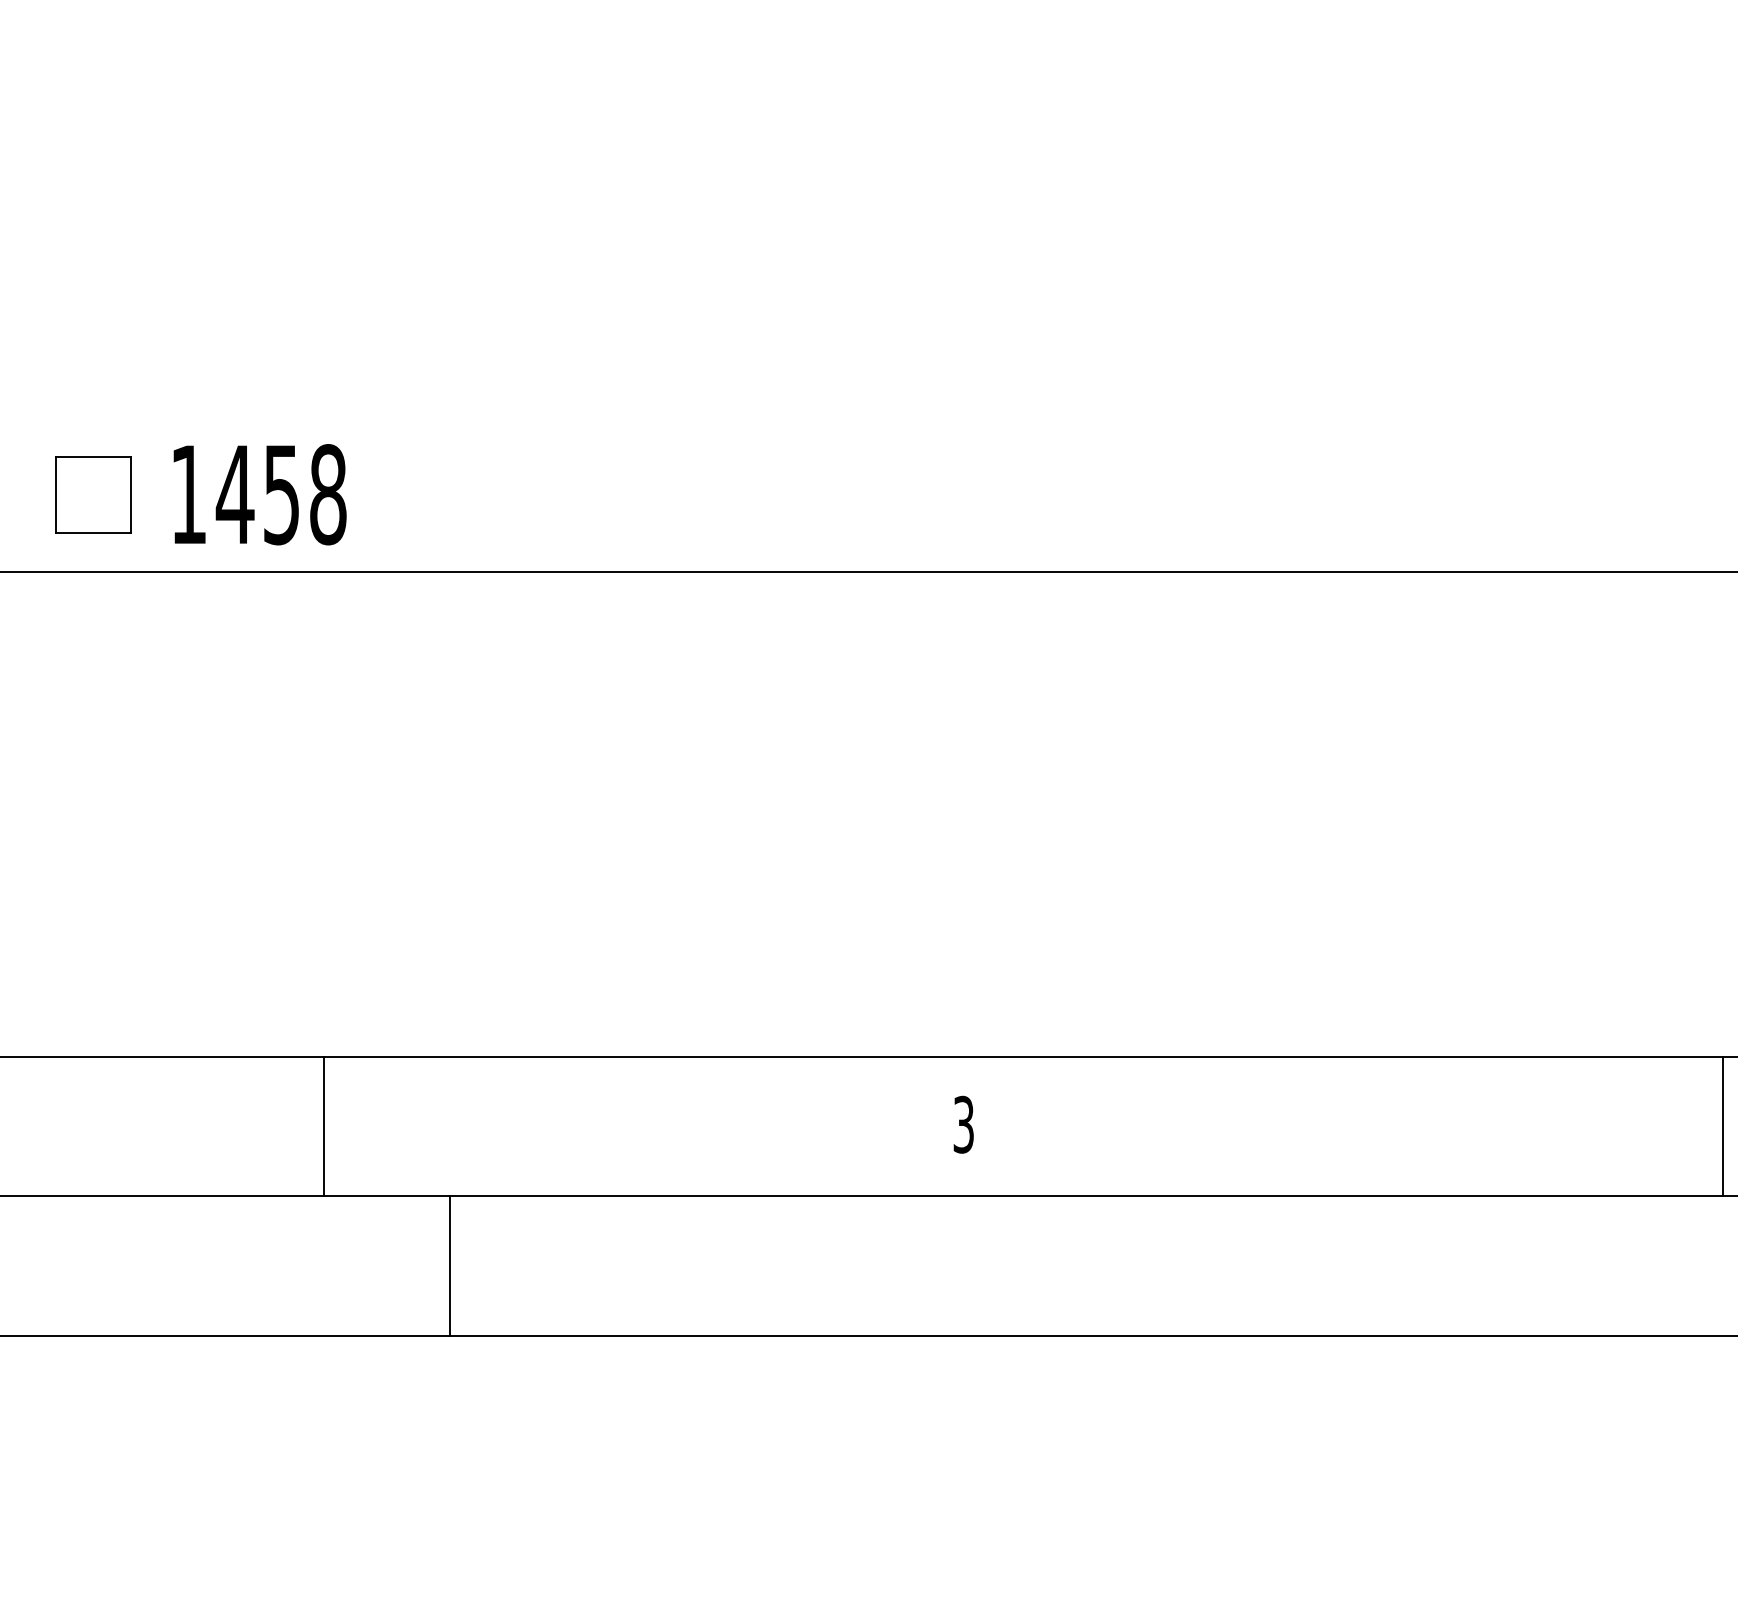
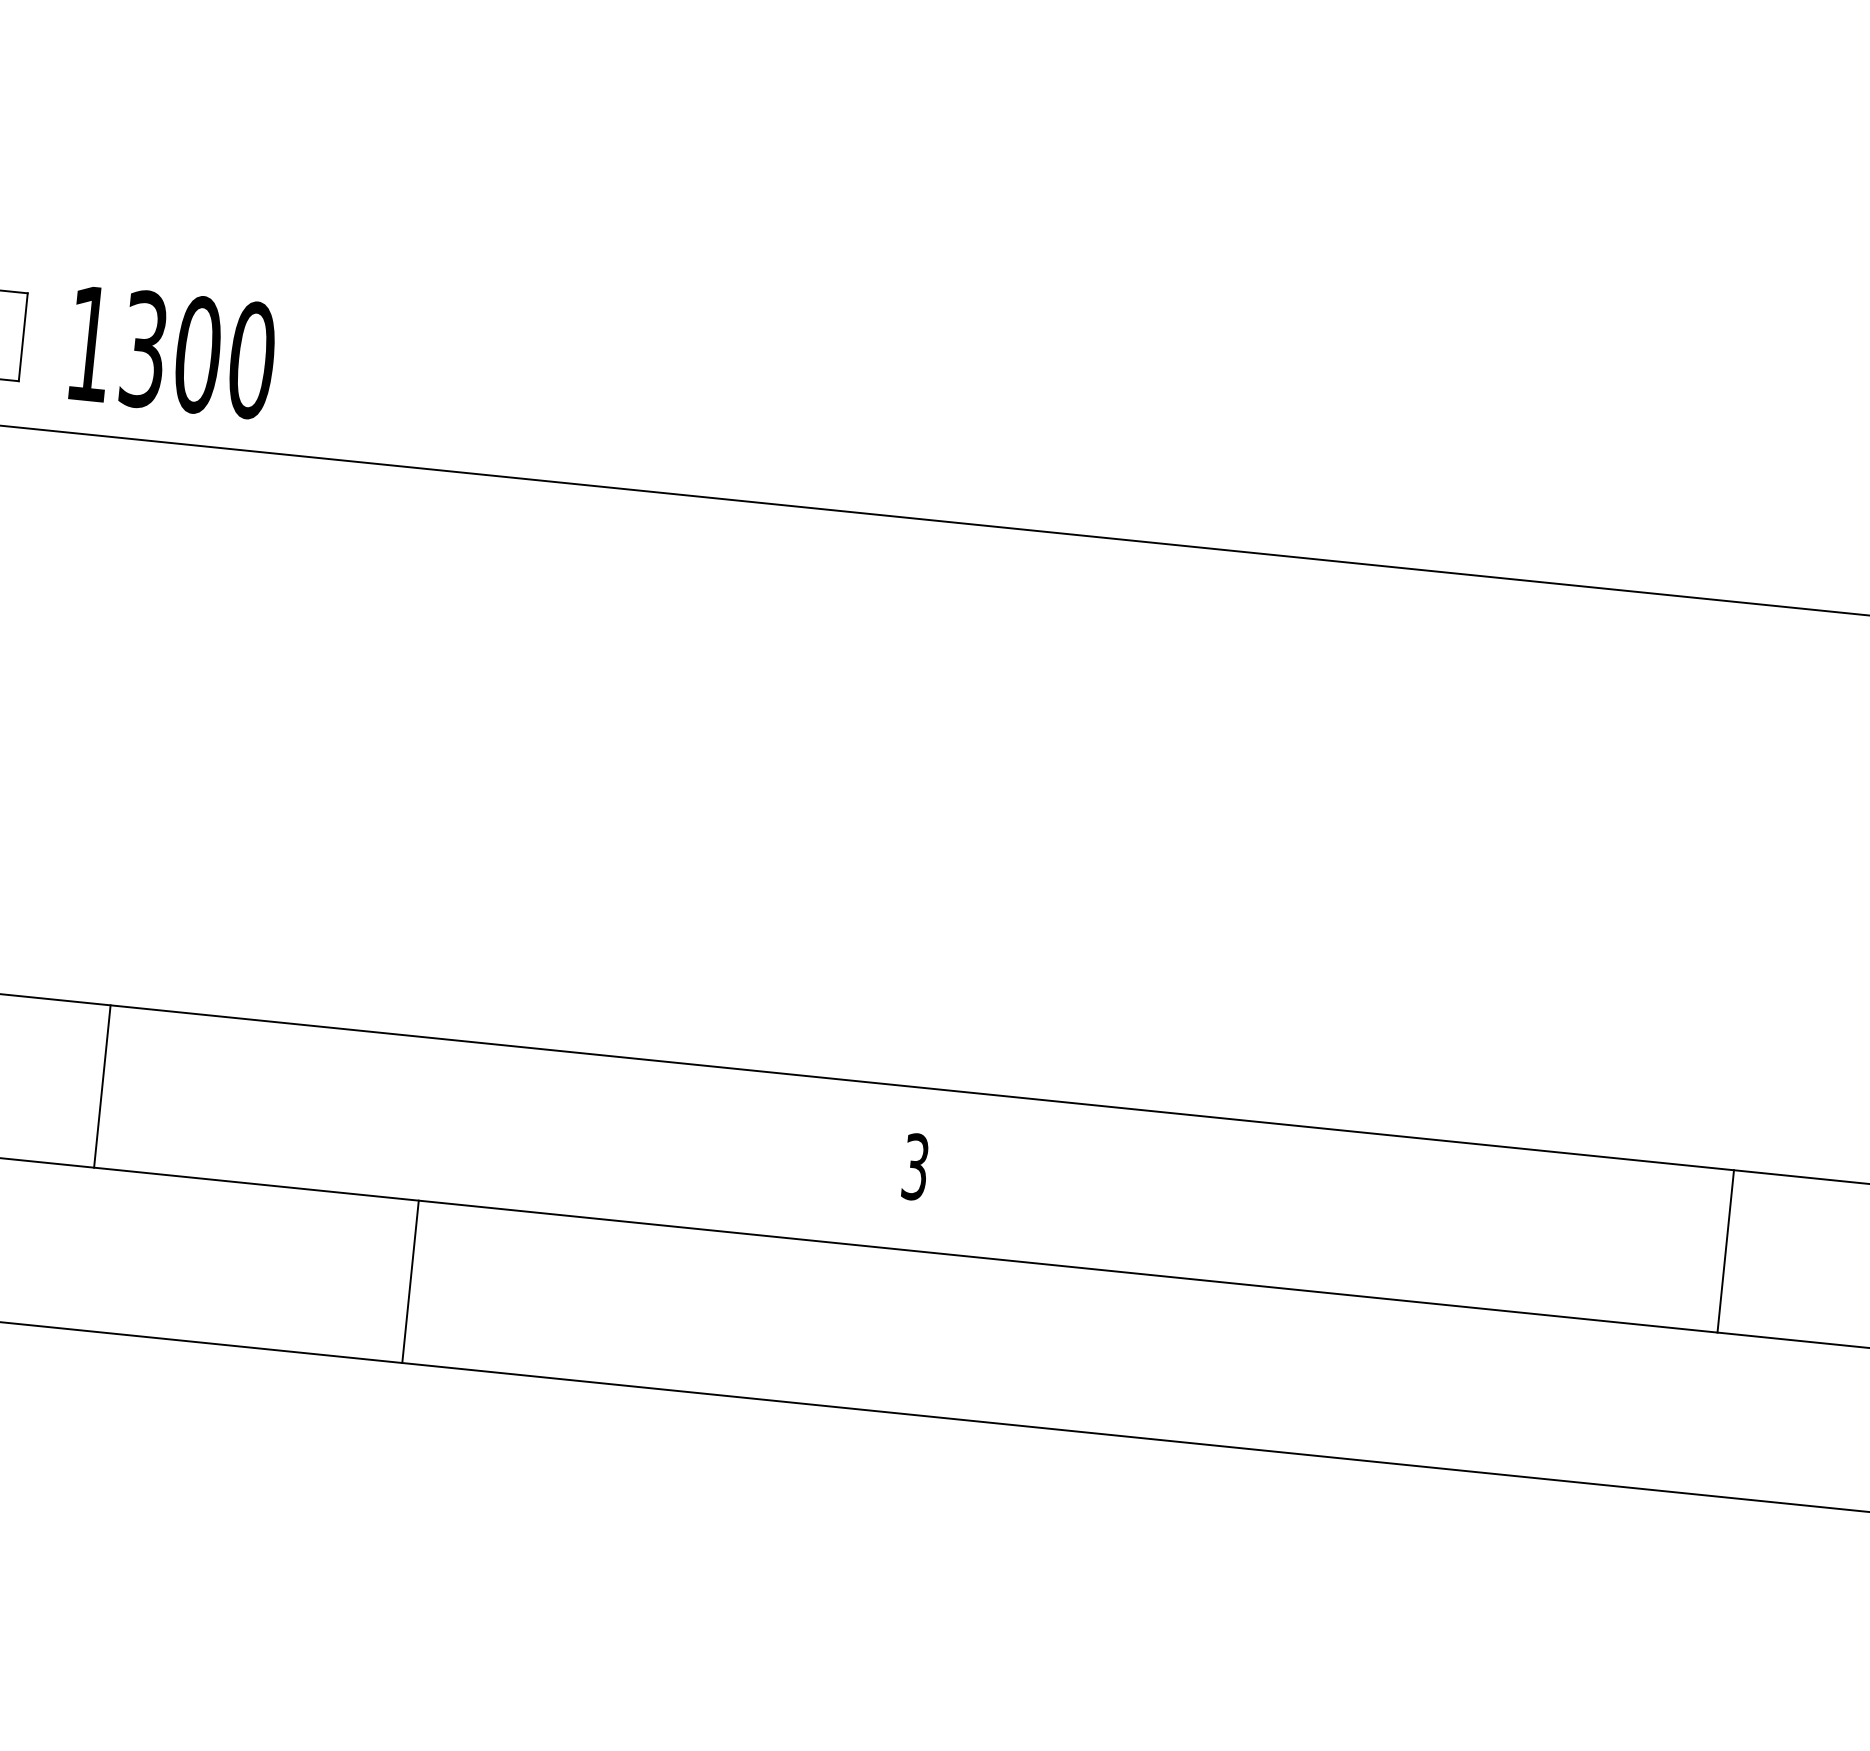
text: (280, 494) -> (196, 354), 1458 -> 1300
line: (323, 1126) -> (102, 1086), moved
line: (1722, 1126) -> (1725, 1251), moved
line: (450, 1266) -> (410, 1282), moved

